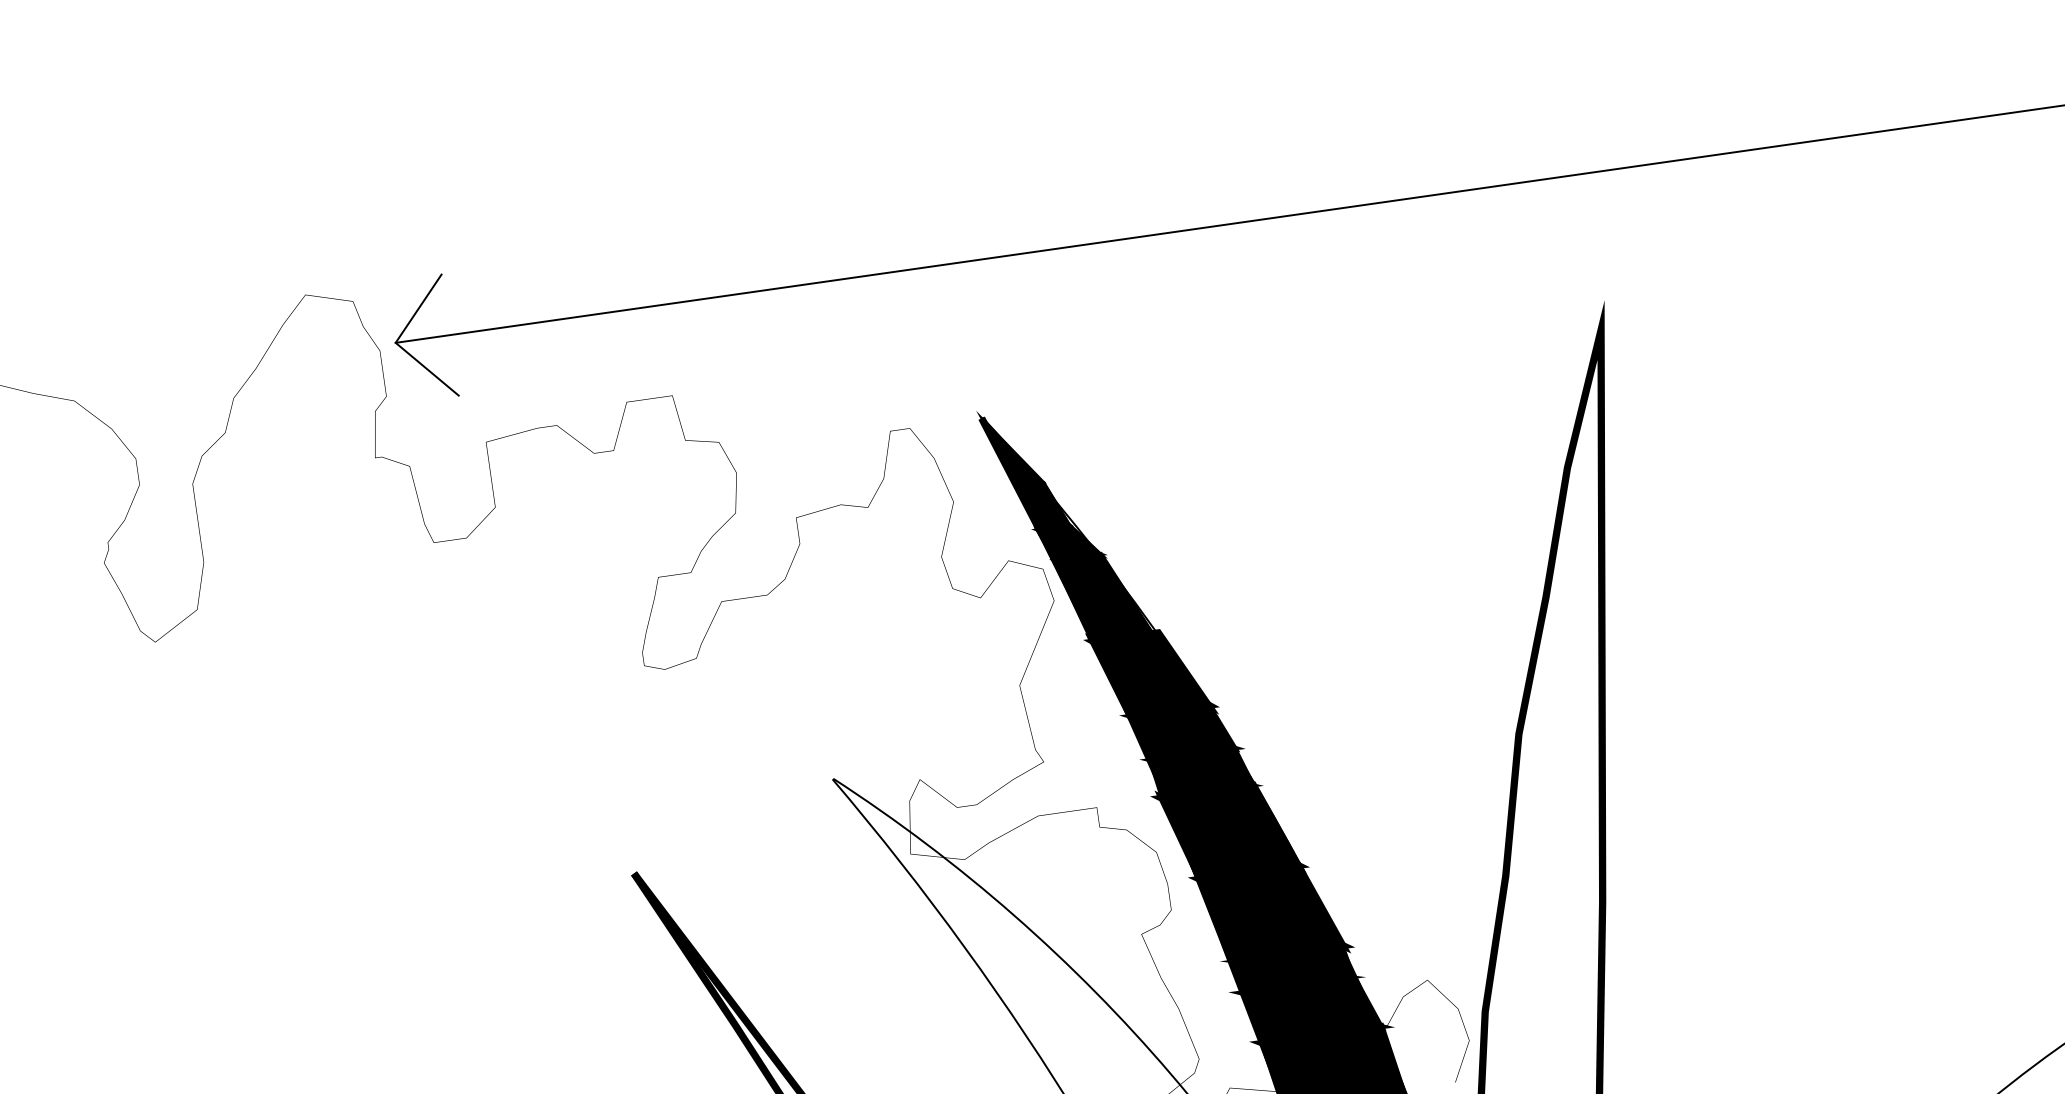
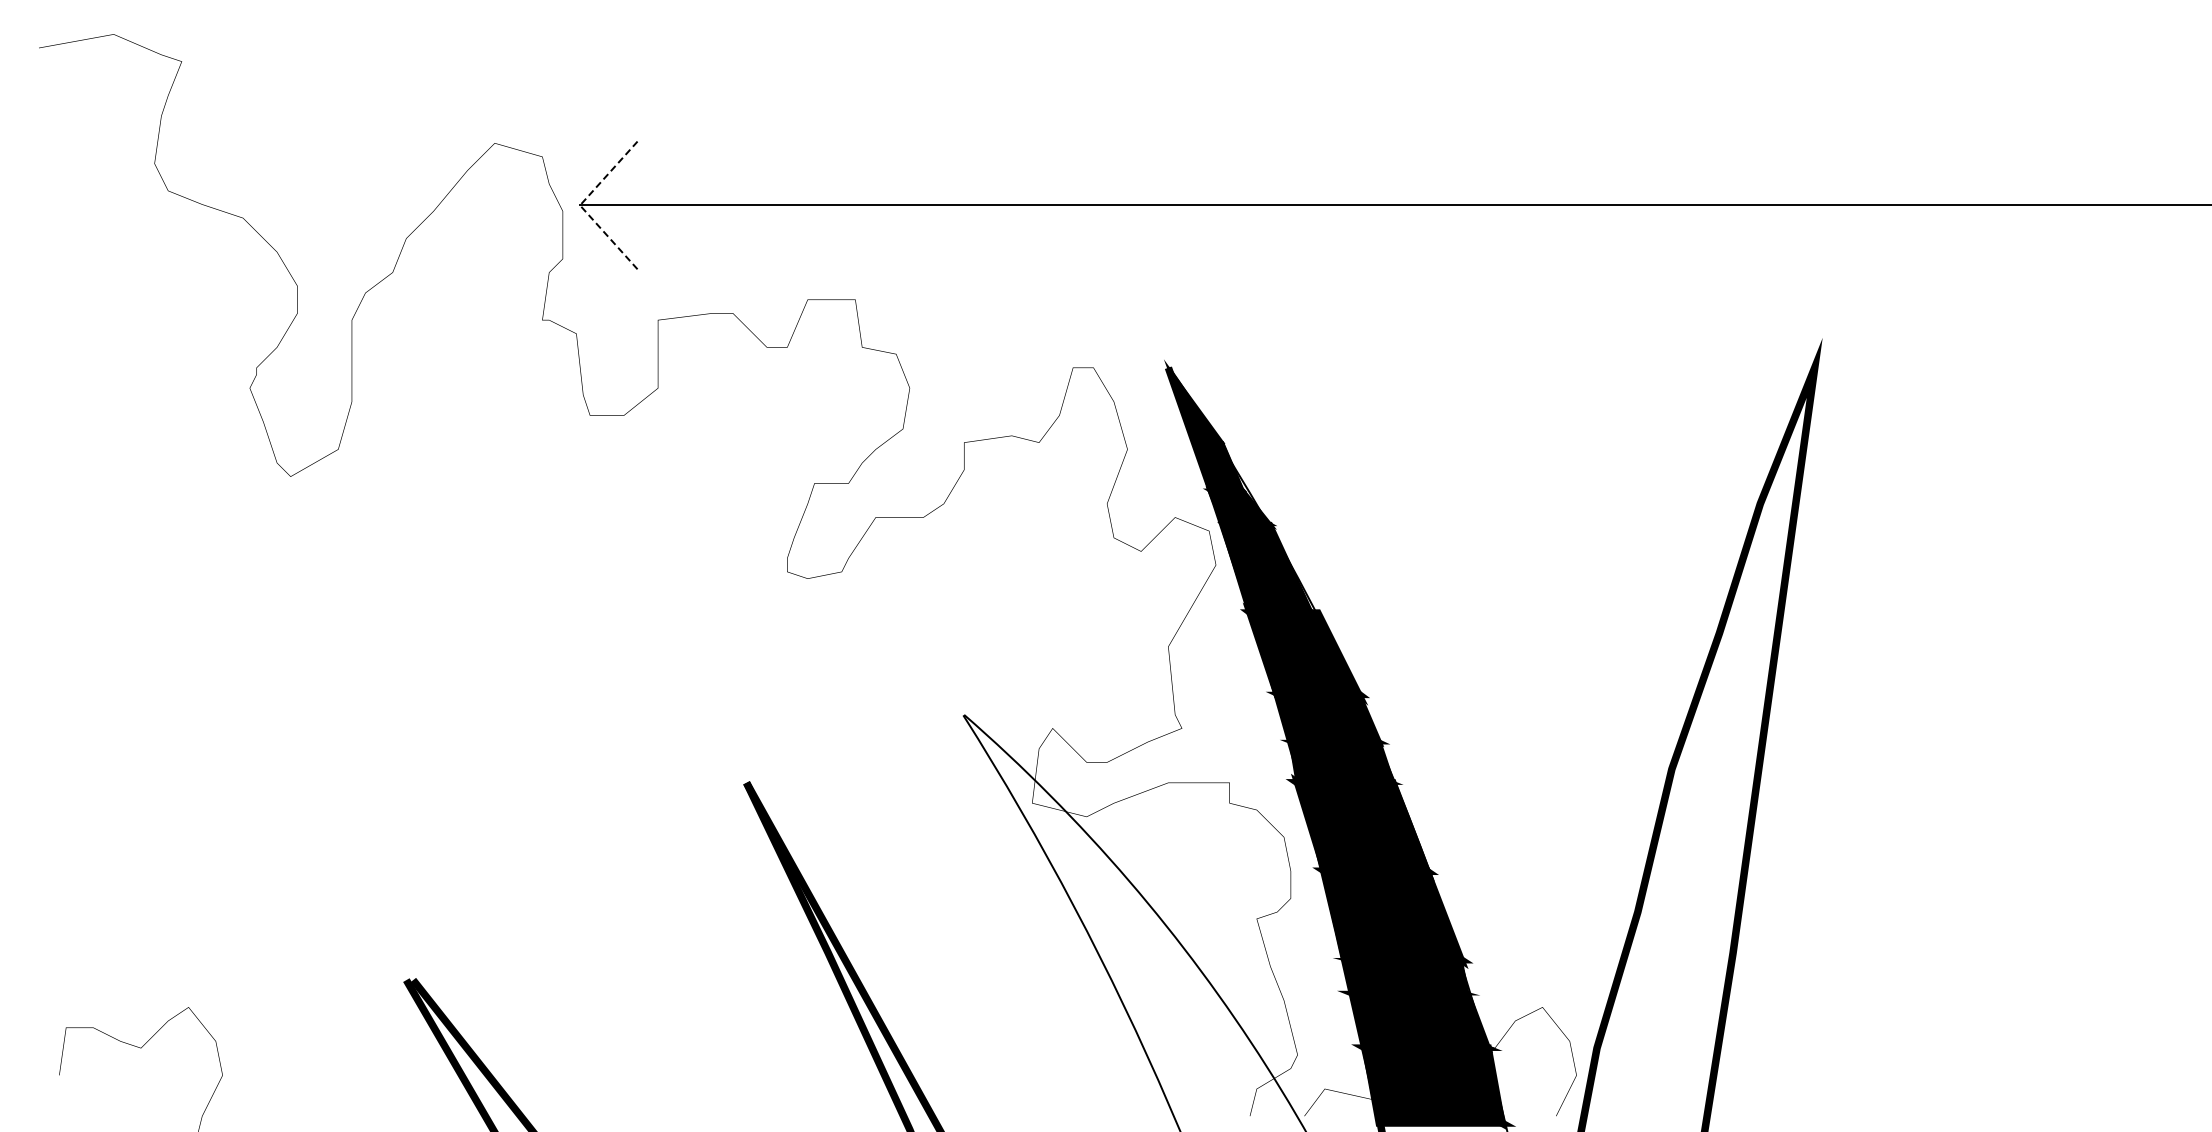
line: (396, 342) -> (580, 205), solid -> dashed

